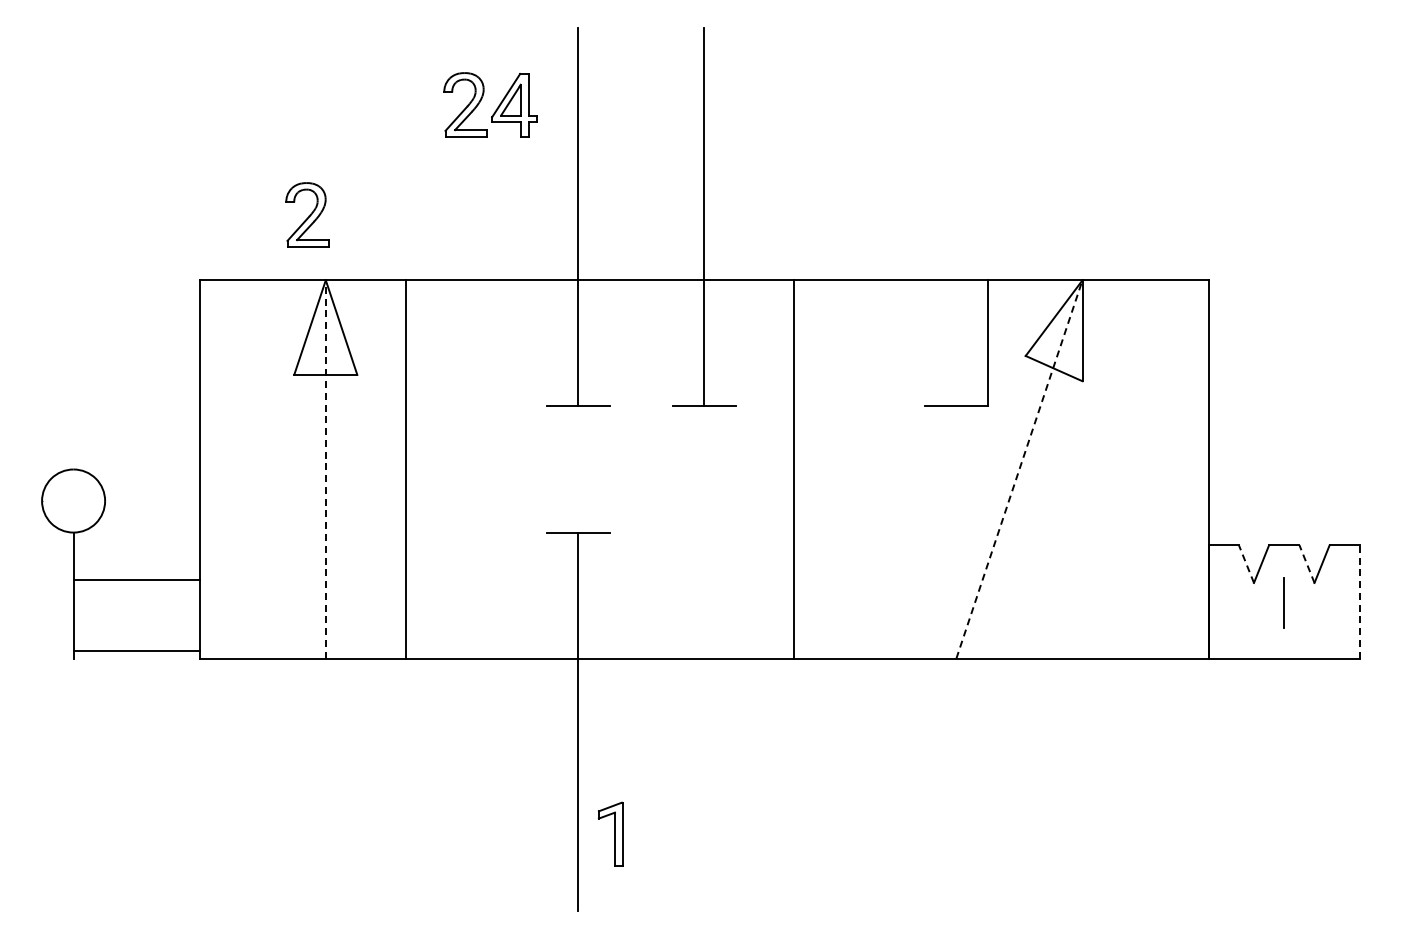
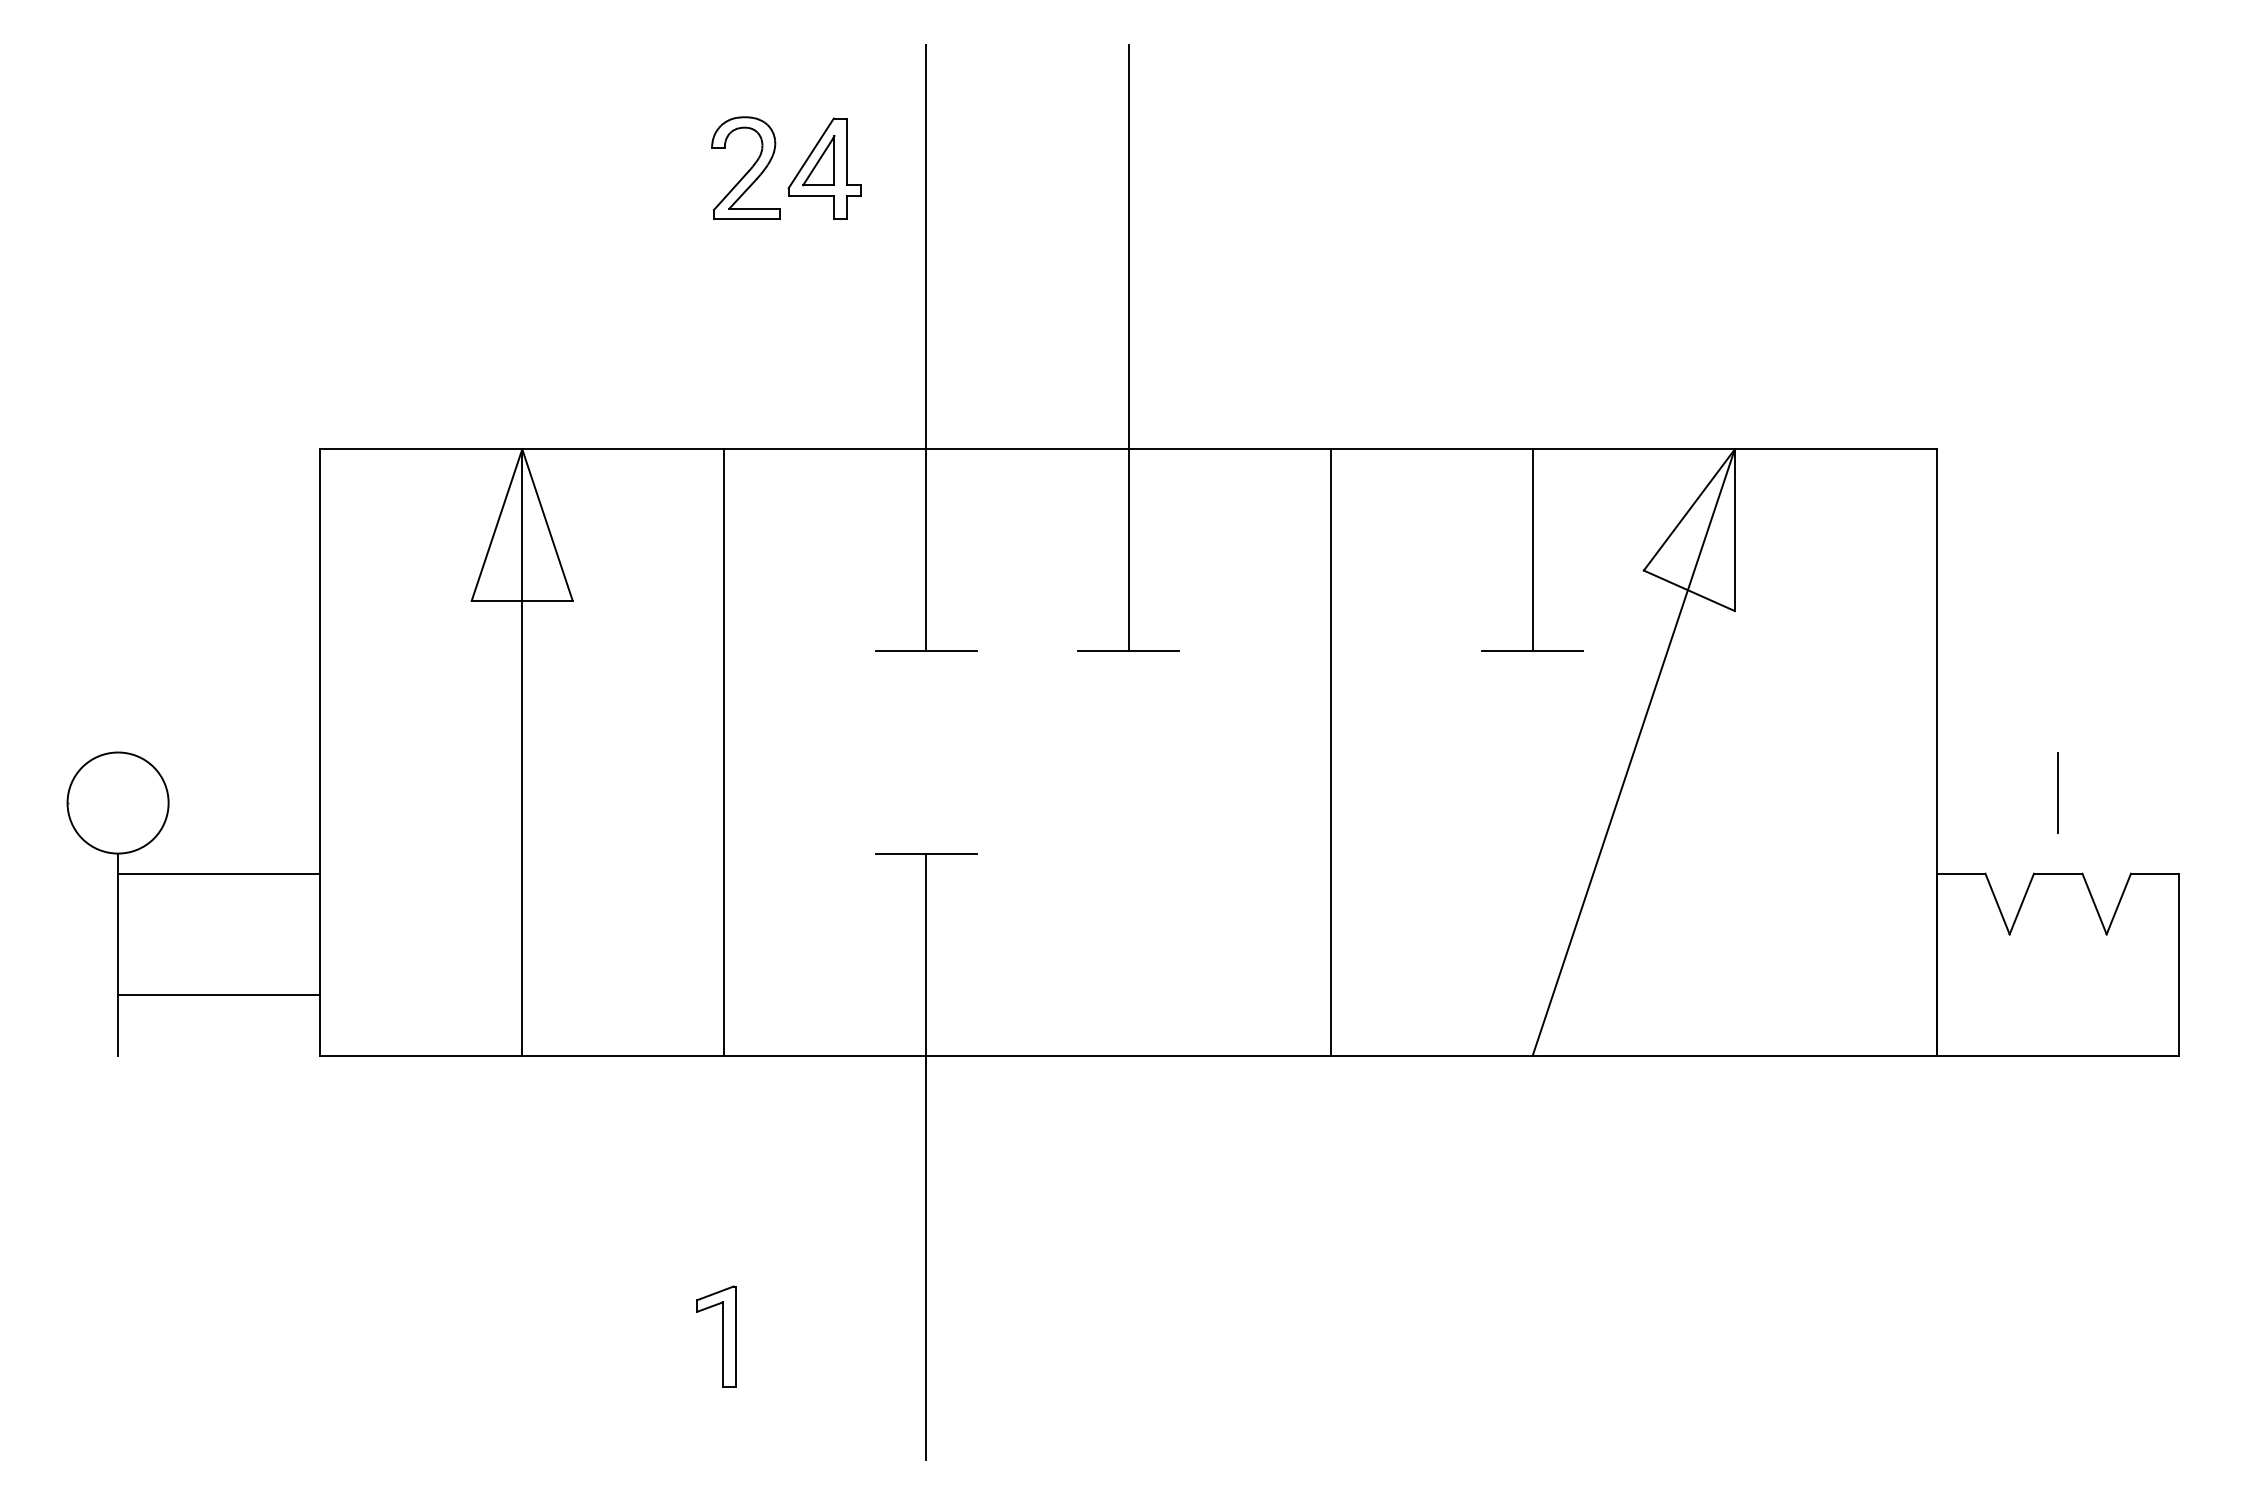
part: (307, 214) -> (492, 343), removed
line: (988, 343) -> (1532, 550), moved
line: (325, 468) -> (521, 750), dashed -> solid
line: (405, 469) -> (723, 752), moved
line: (794, 469) -> (1331, 752), moved
line: (1019, 469) -> (1633, 752), dashed -> solid
line: (1246, 563) -> (1997, 903), dashed -> solid
line: (1306, 563) -> (2093, 903), dashed -> solid
line: (136, 580) -> (218, 874), moved
line: (1359, 601) -> (2178, 964), dashed -> solid
line: (1283, 602) -> (2056, 792), moved
line: (136, 650) -> (218, 994), moved
part: (610, 833) -> (715, 1335), moved

